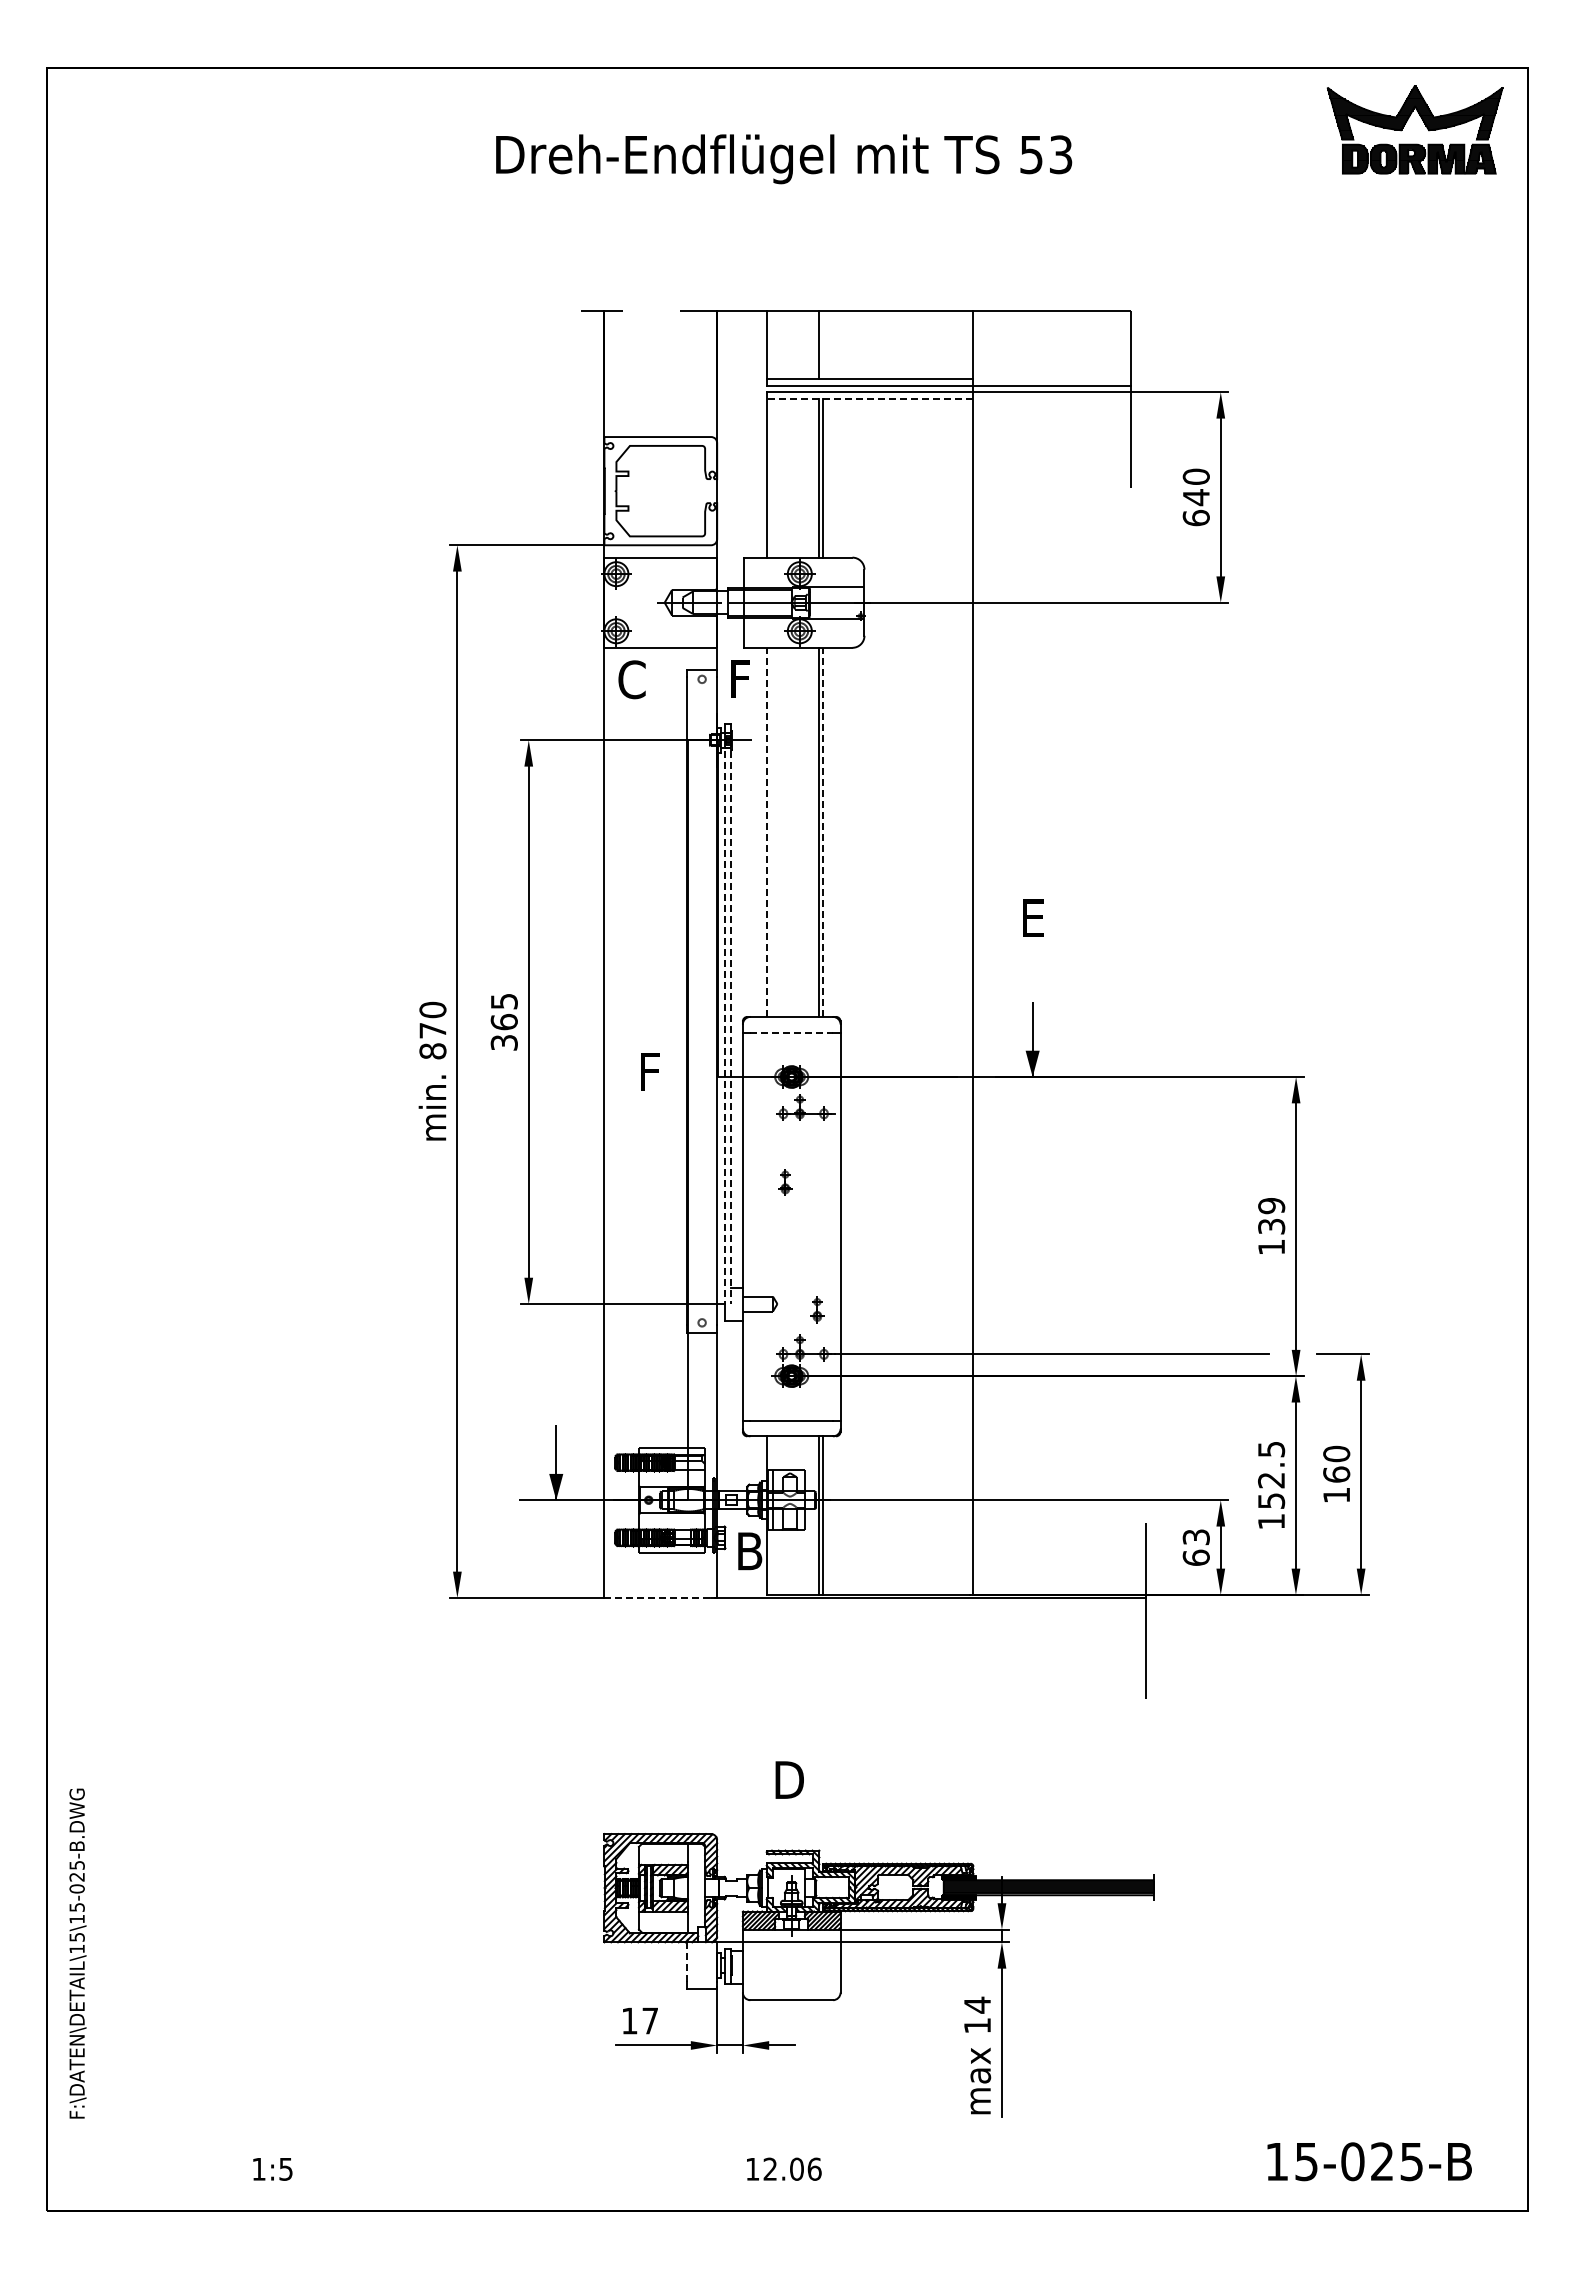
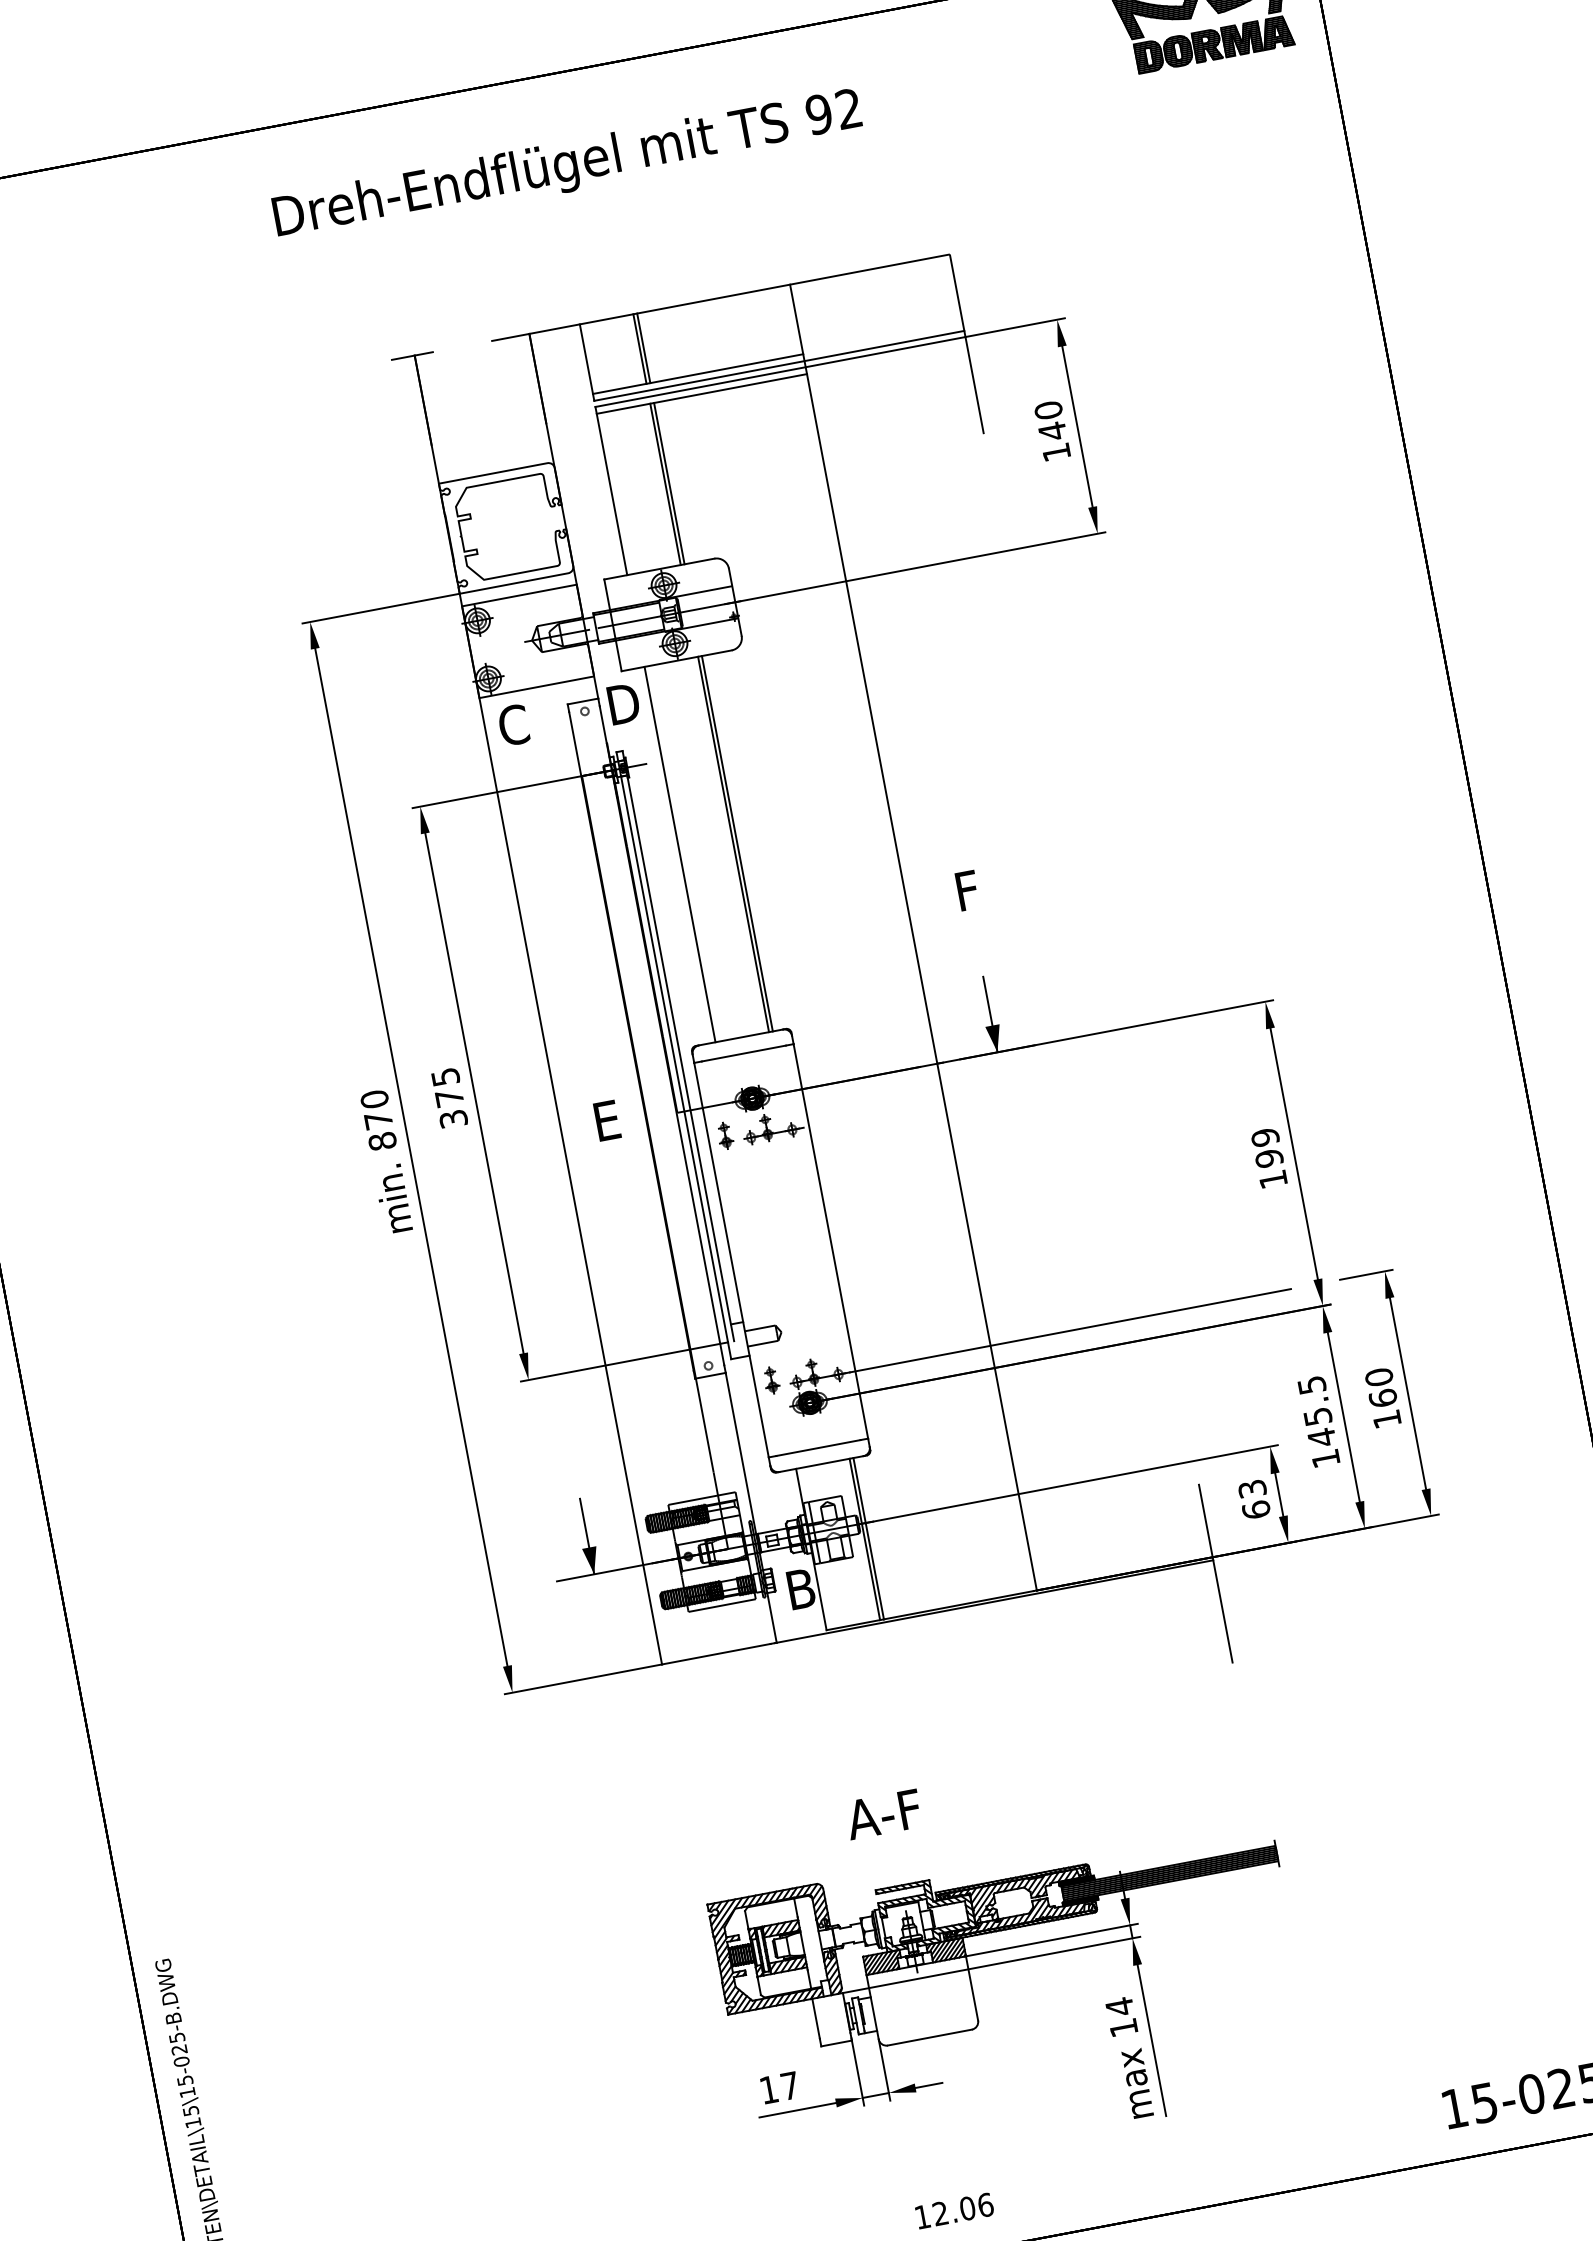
text: (1045, 154) -> (833, 111), 53 -> 92
line: (823, 345) -> (644, 348), added
line: (869, 399) -> (701, 394), dashed -> solid
text: (1195, 517) -> (1055, 451), 640 -> 140
text: (740, 678) -> (623, 703), F -> D
line: (766, 832) -> (679, 854), dashed -> solid
line: (823, 832) -> (737, 843), dashed -> solid
text: (1033, 917) -> (967, 889), E -> F
text: (503, 1022) -> (448, 1098), 365 -> 375
line: (724, 1022) -> (673, 1056), dashed -> solid
line: (730, 1022) -> (679, 1054), dashed -> solid
line: (792, 1032) -> (744, 1053), dashed -> solid
text: (649, 1071) -> (606, 1120), F -> E
part: (785, 1182) -> (725, 1135), moved
text: (1271, 1226) -> (1269, 1158), 139 -> 199
part: (817, 1309) -> (771, 1379), moved
text: (1271, 1491) -> (1320, 1427), 152.5 -> 145.5
line: (658, 1597) -> (716, 1653), dashed -> solid
text: (787, 1779) -> (883, 1813), D -> A-F
line: (687, 1961) -> (816, 2018), dashed -> solid

